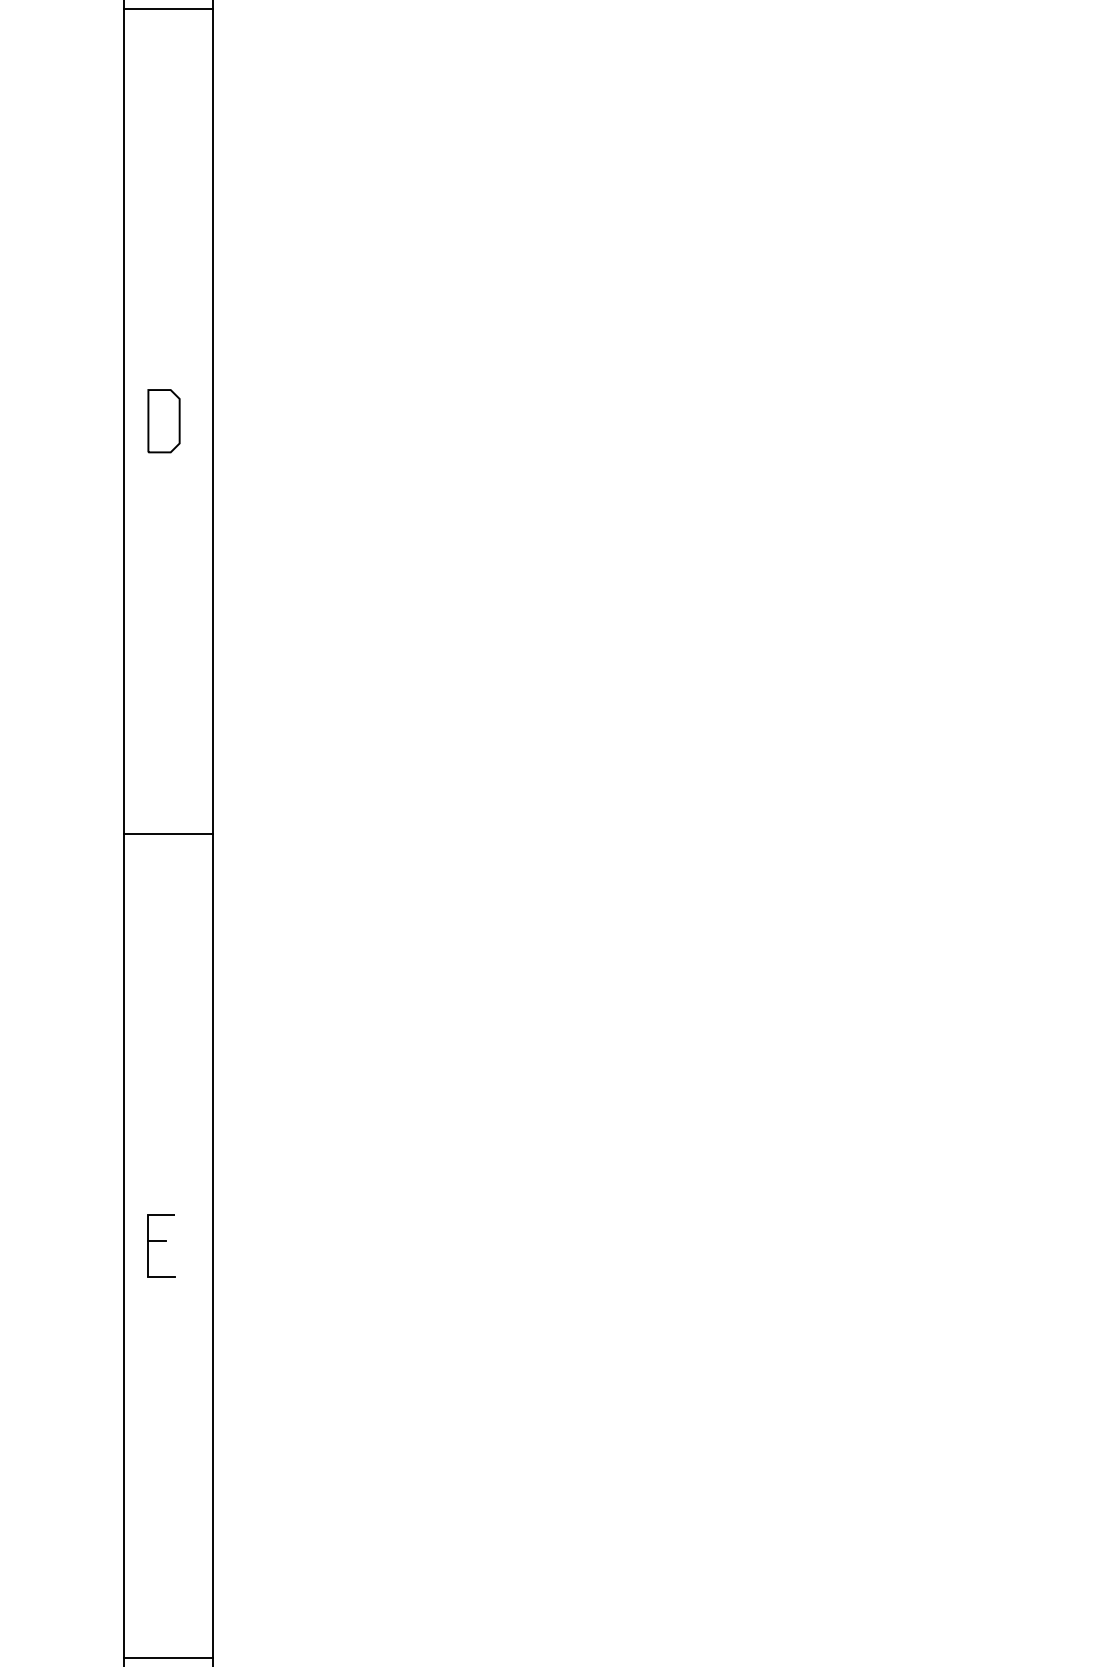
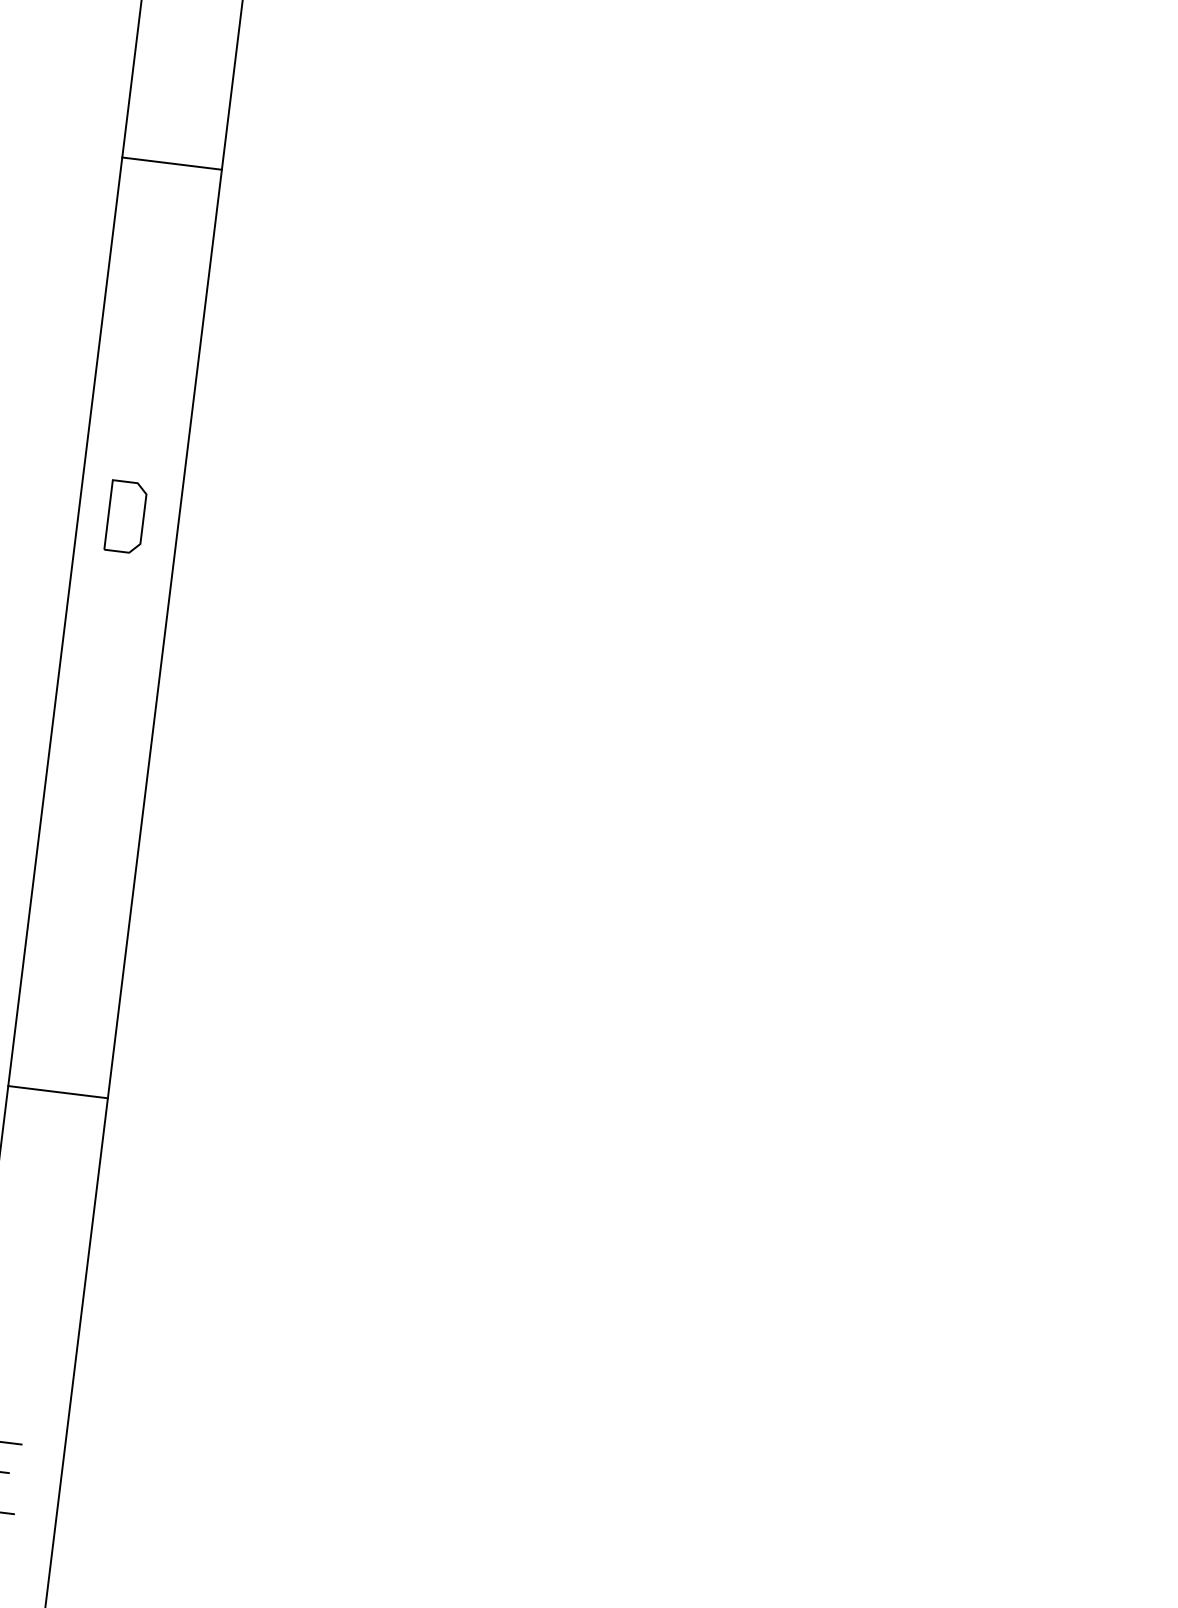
line: (168, 9) -> (172, 164), moved
part: (163, 421) -> (125, 517), moved
line: (168, 833) -> (58, 1092), moved

